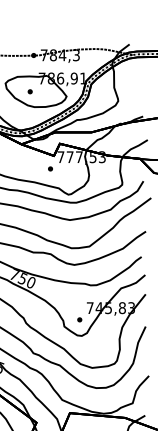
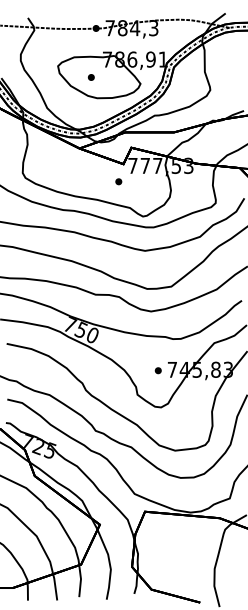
part: (79, 319) -> (157, 370), moved

